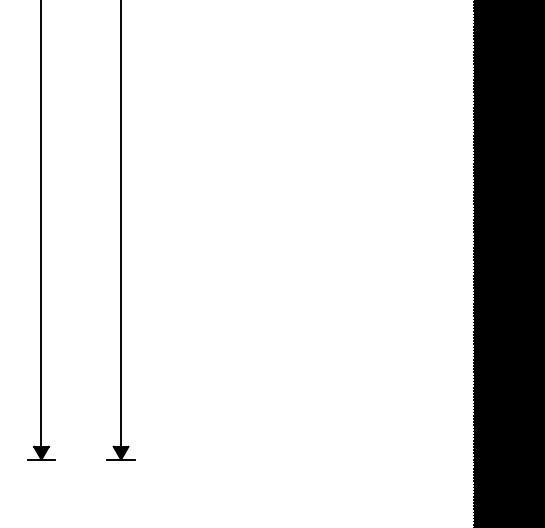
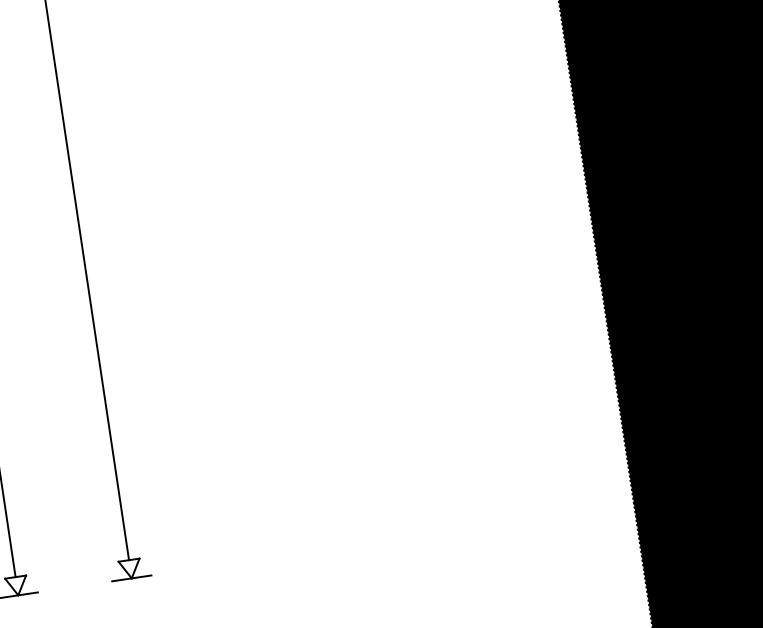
fill: (41, 452) -> (16, 585), removed
fill: (120, 452) -> (129, 568), removed

